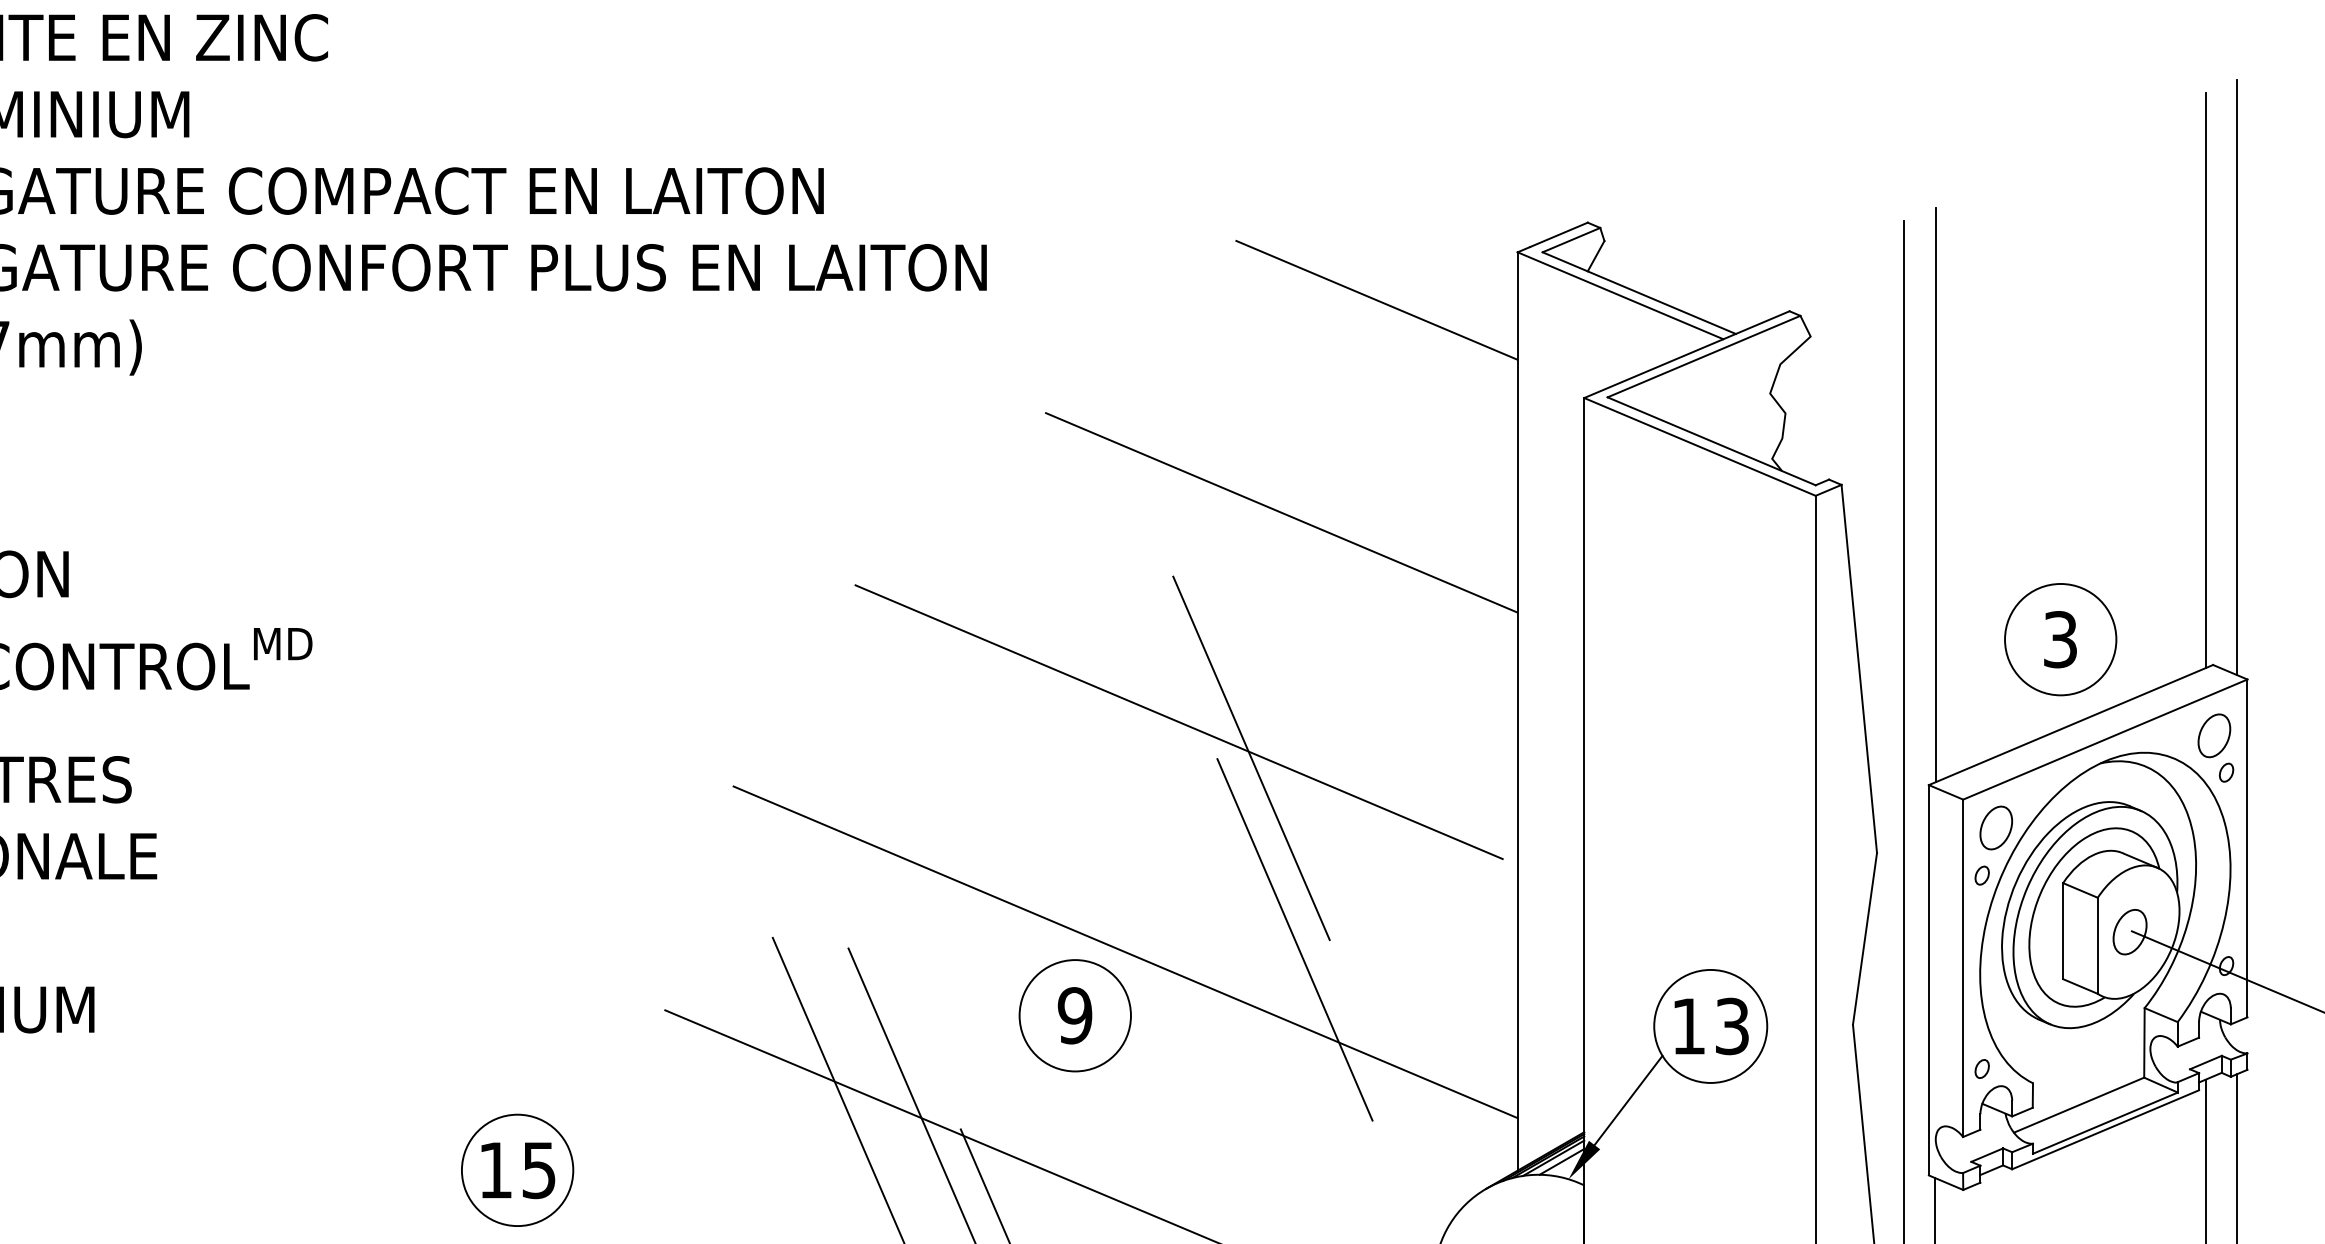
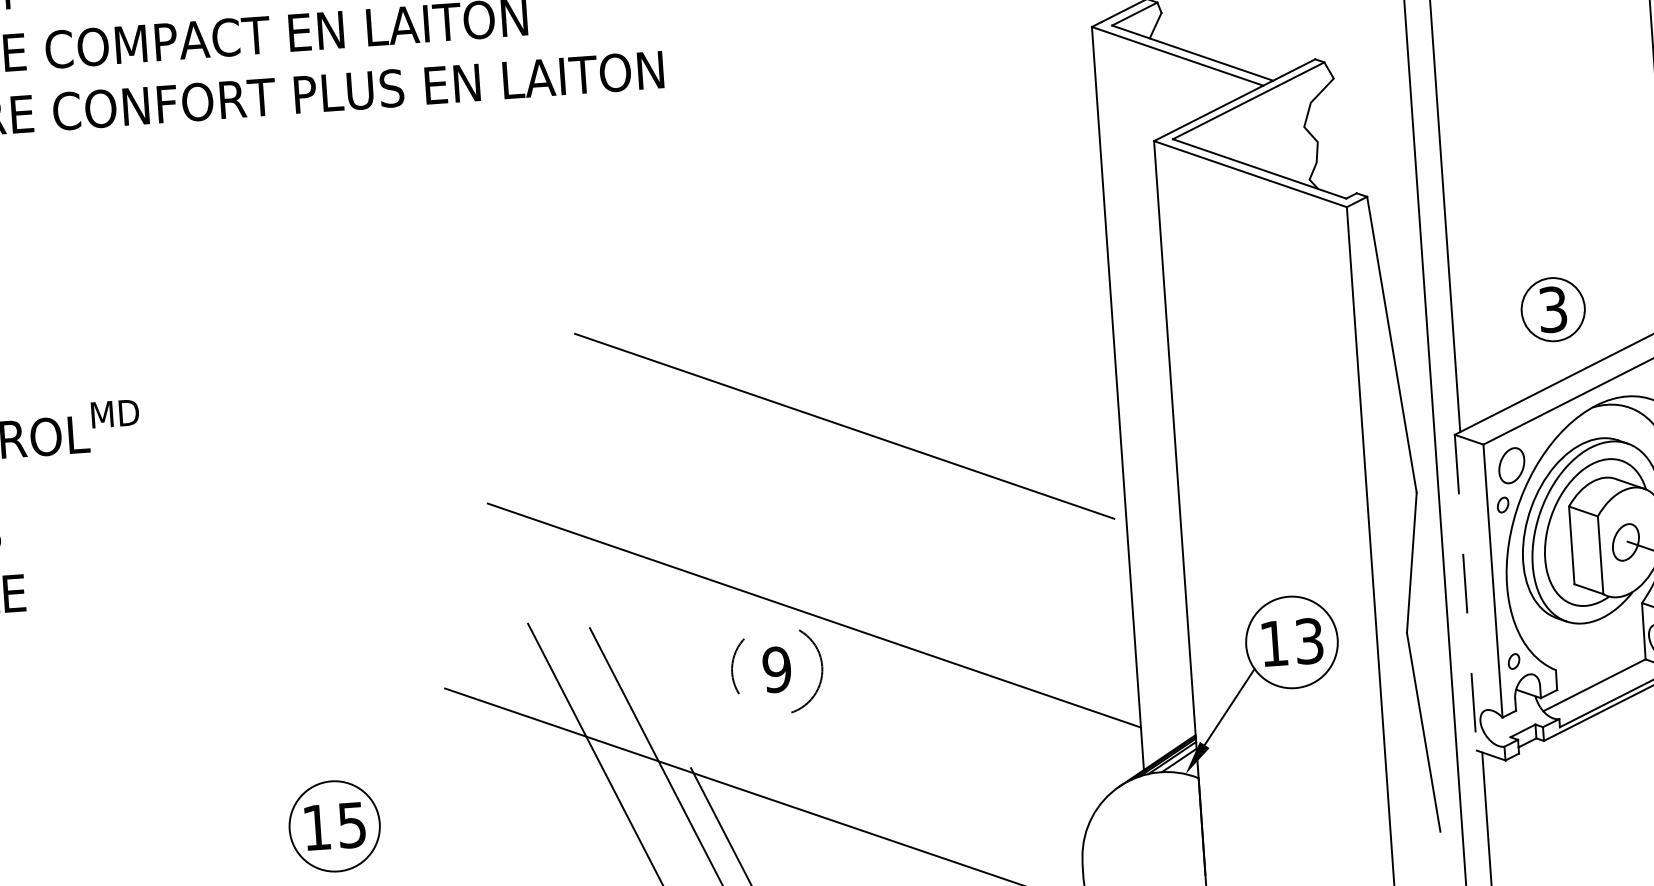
line: (1376, 299) -> (980, 73), removed
line: (1281, 512) -> (915, 250), removed
circle: (2060, 639) -> (1553, 309), size x0.7
line: (1251, 758) -> (905, 451), removed
line: (1294, 939) -> (950, 595), removed
line: (1928, 980) -> (1465, 592), solid -> dashed
circle: (1074, 1015) -> (776, 669), solid -> dashed

